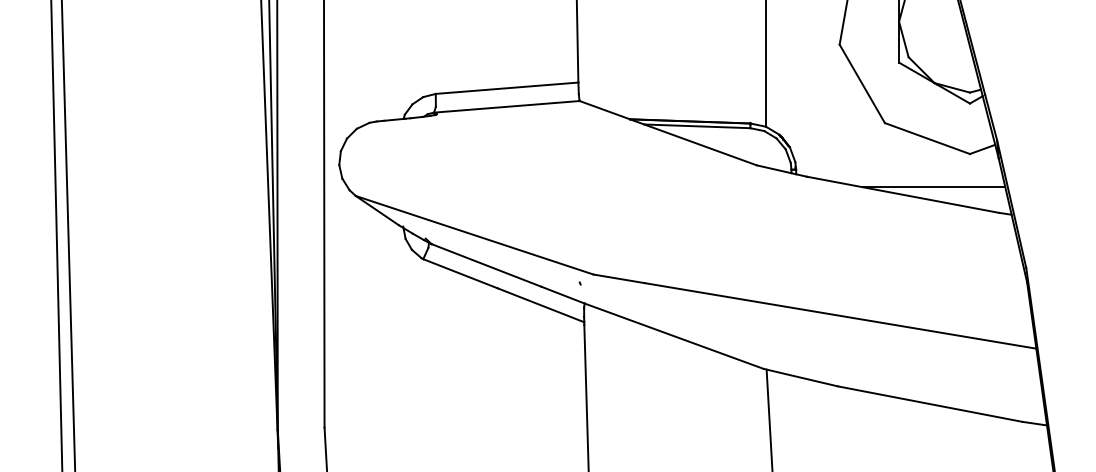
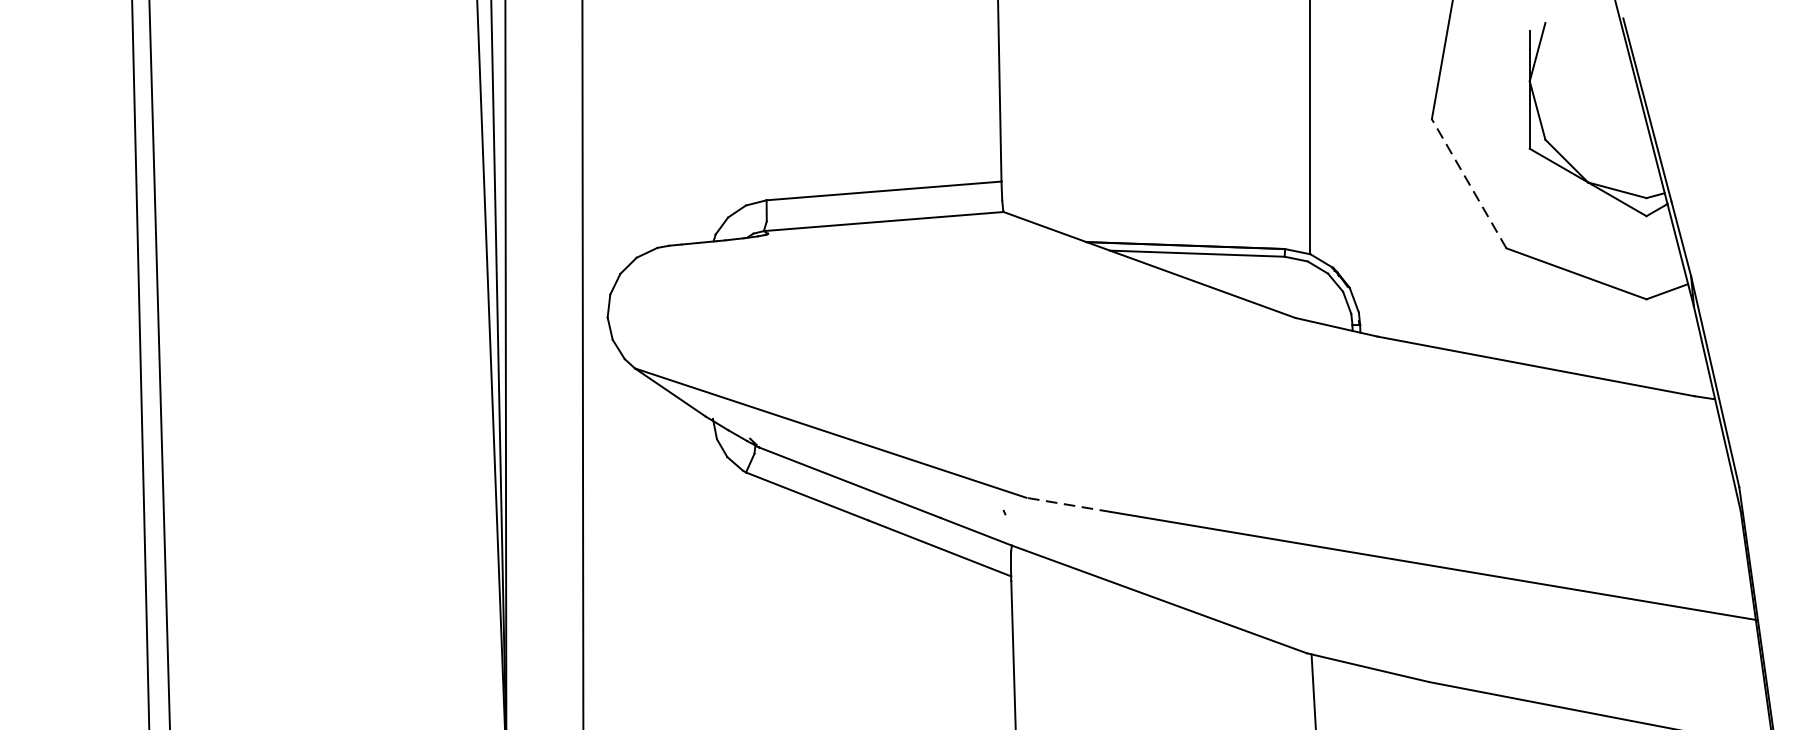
line: (862, 83) -> (1469, 183), solid -> dashed
line: (933, 187) -> (1586, 354), removed
line: (619, 278) -> (1069, 504), solid -> dashed

